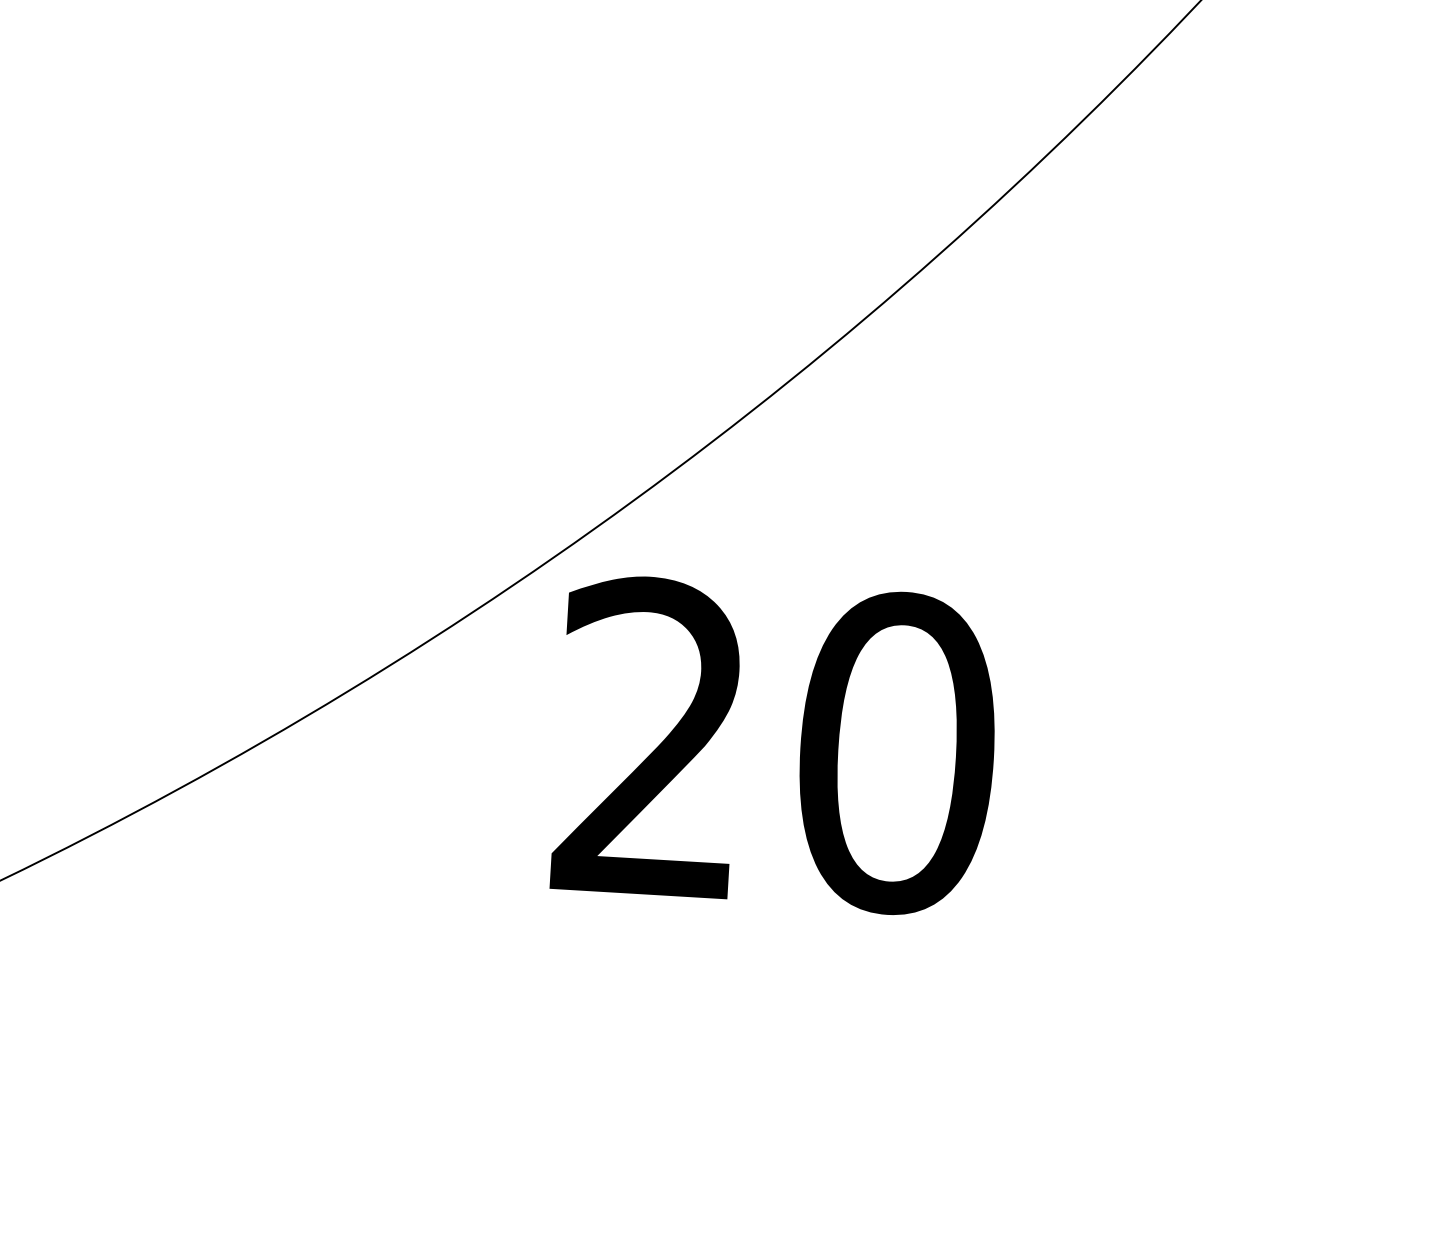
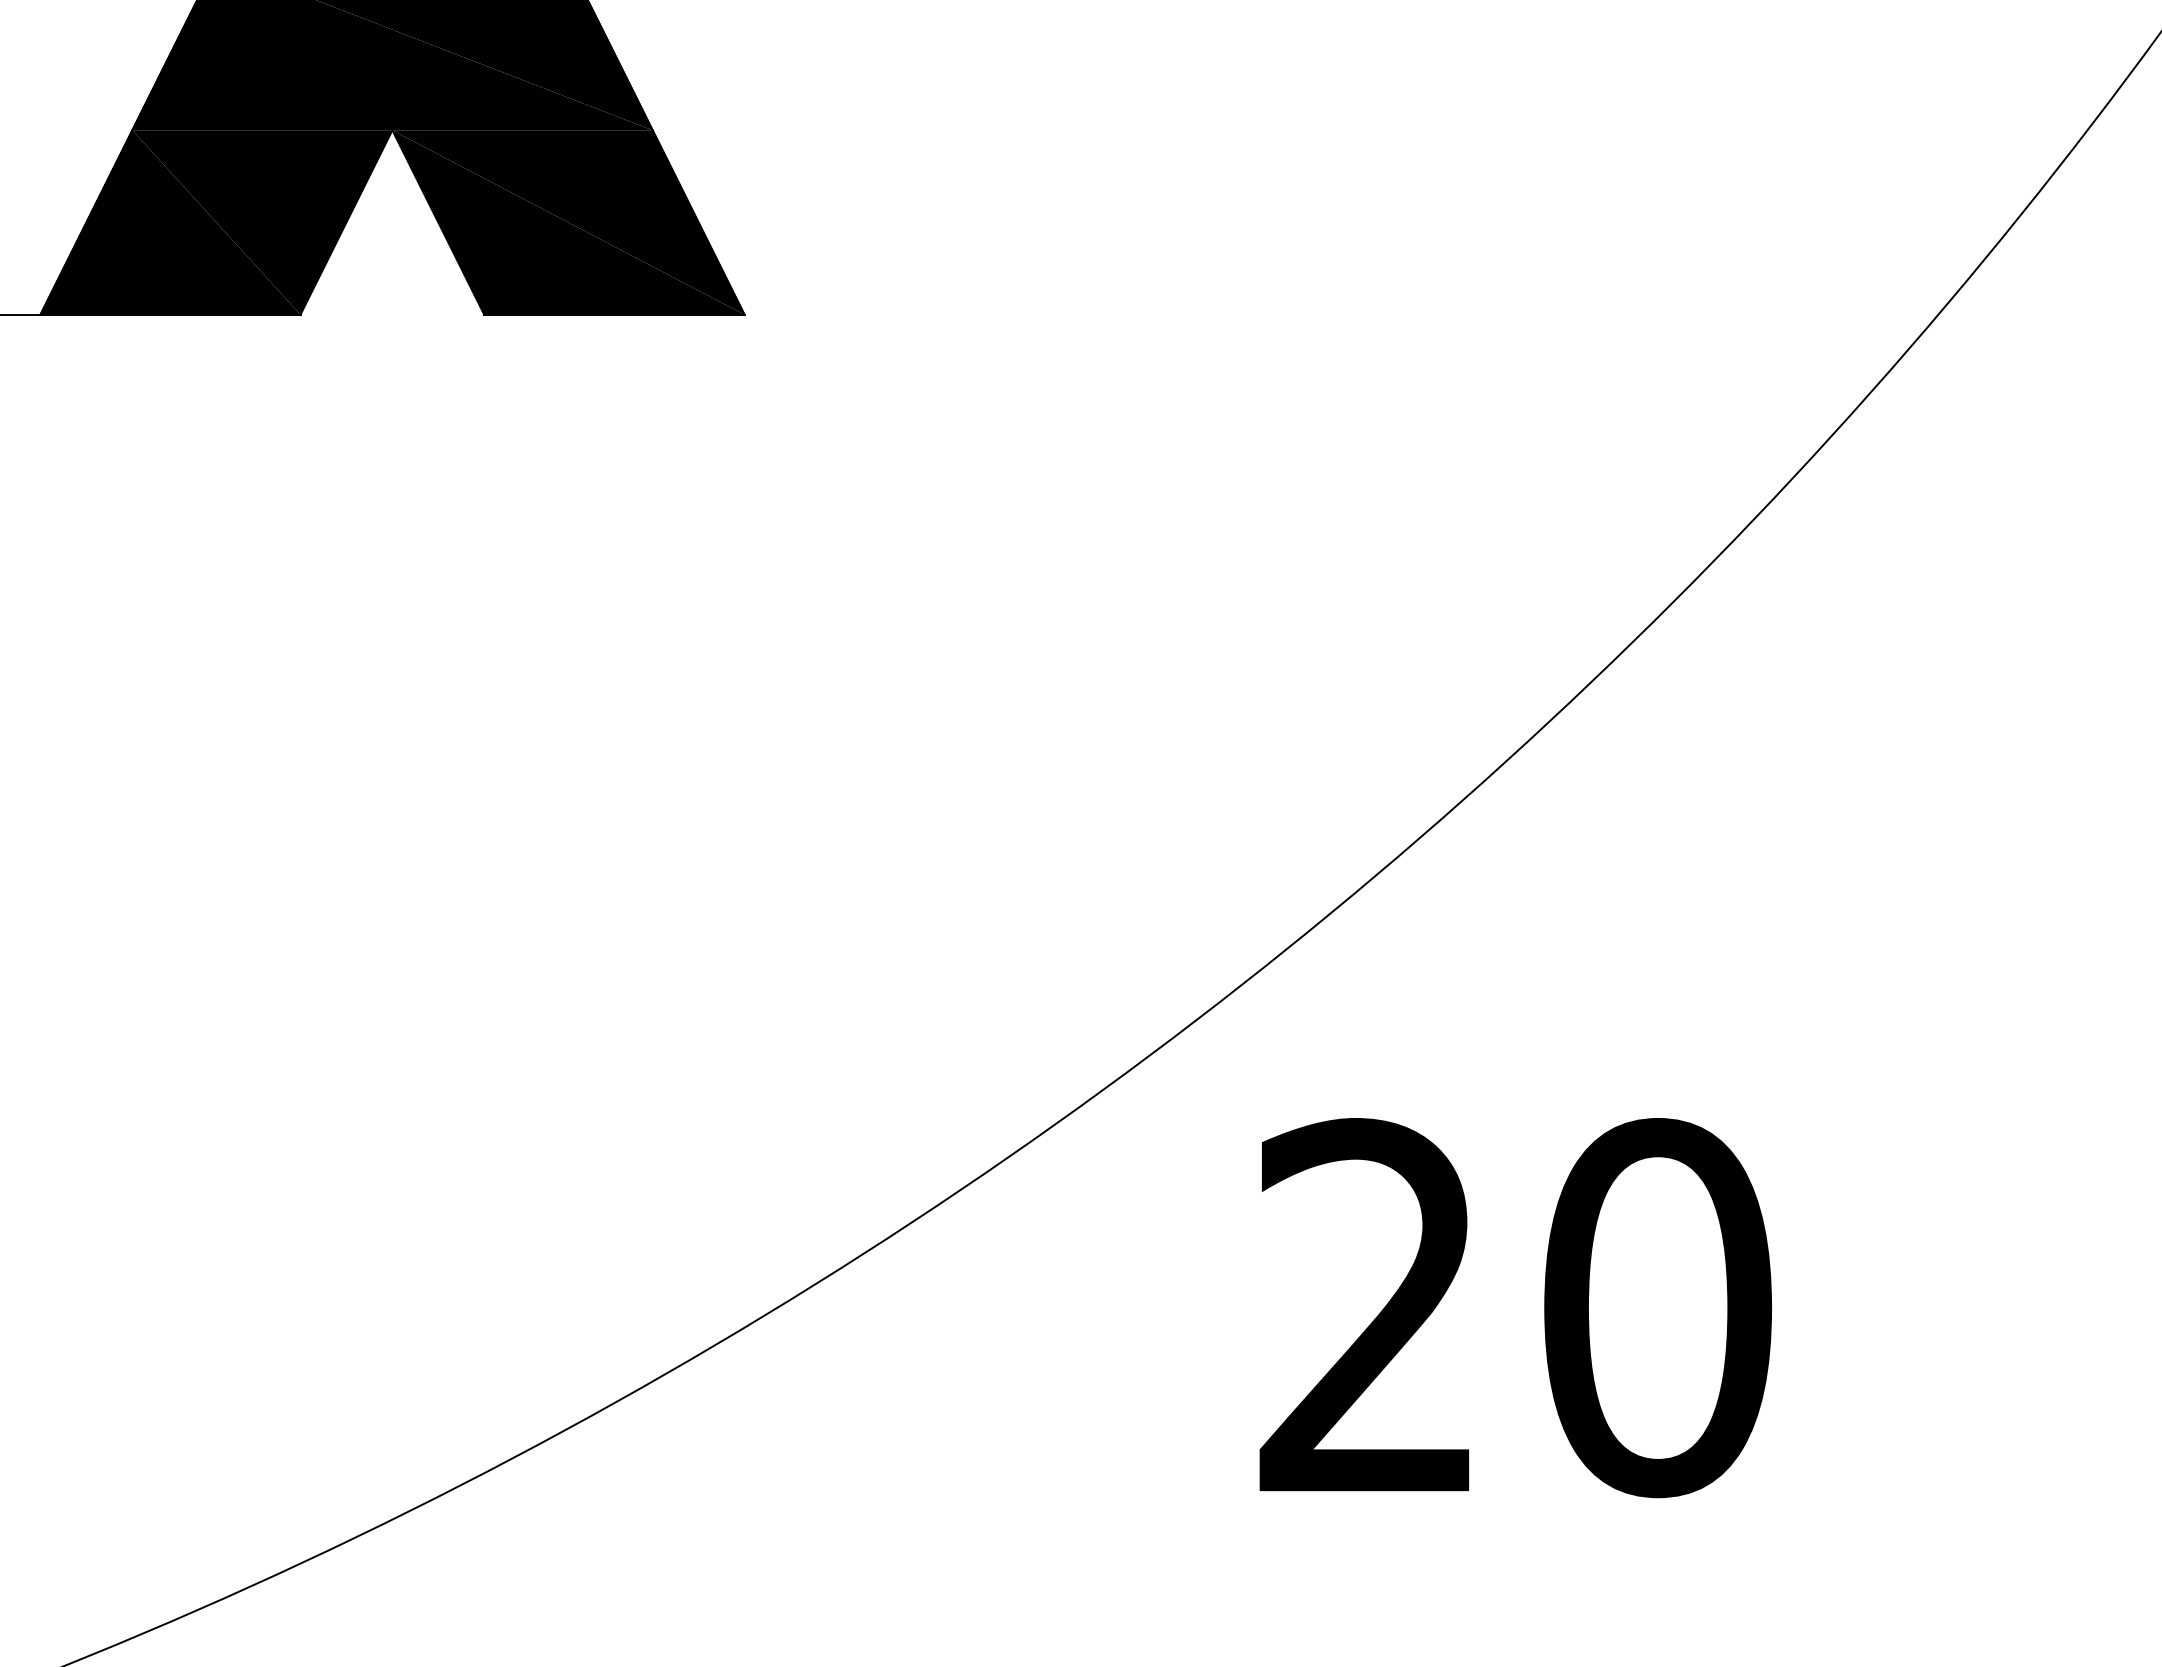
text: (775, 746) -> (1515, 1308), moved

